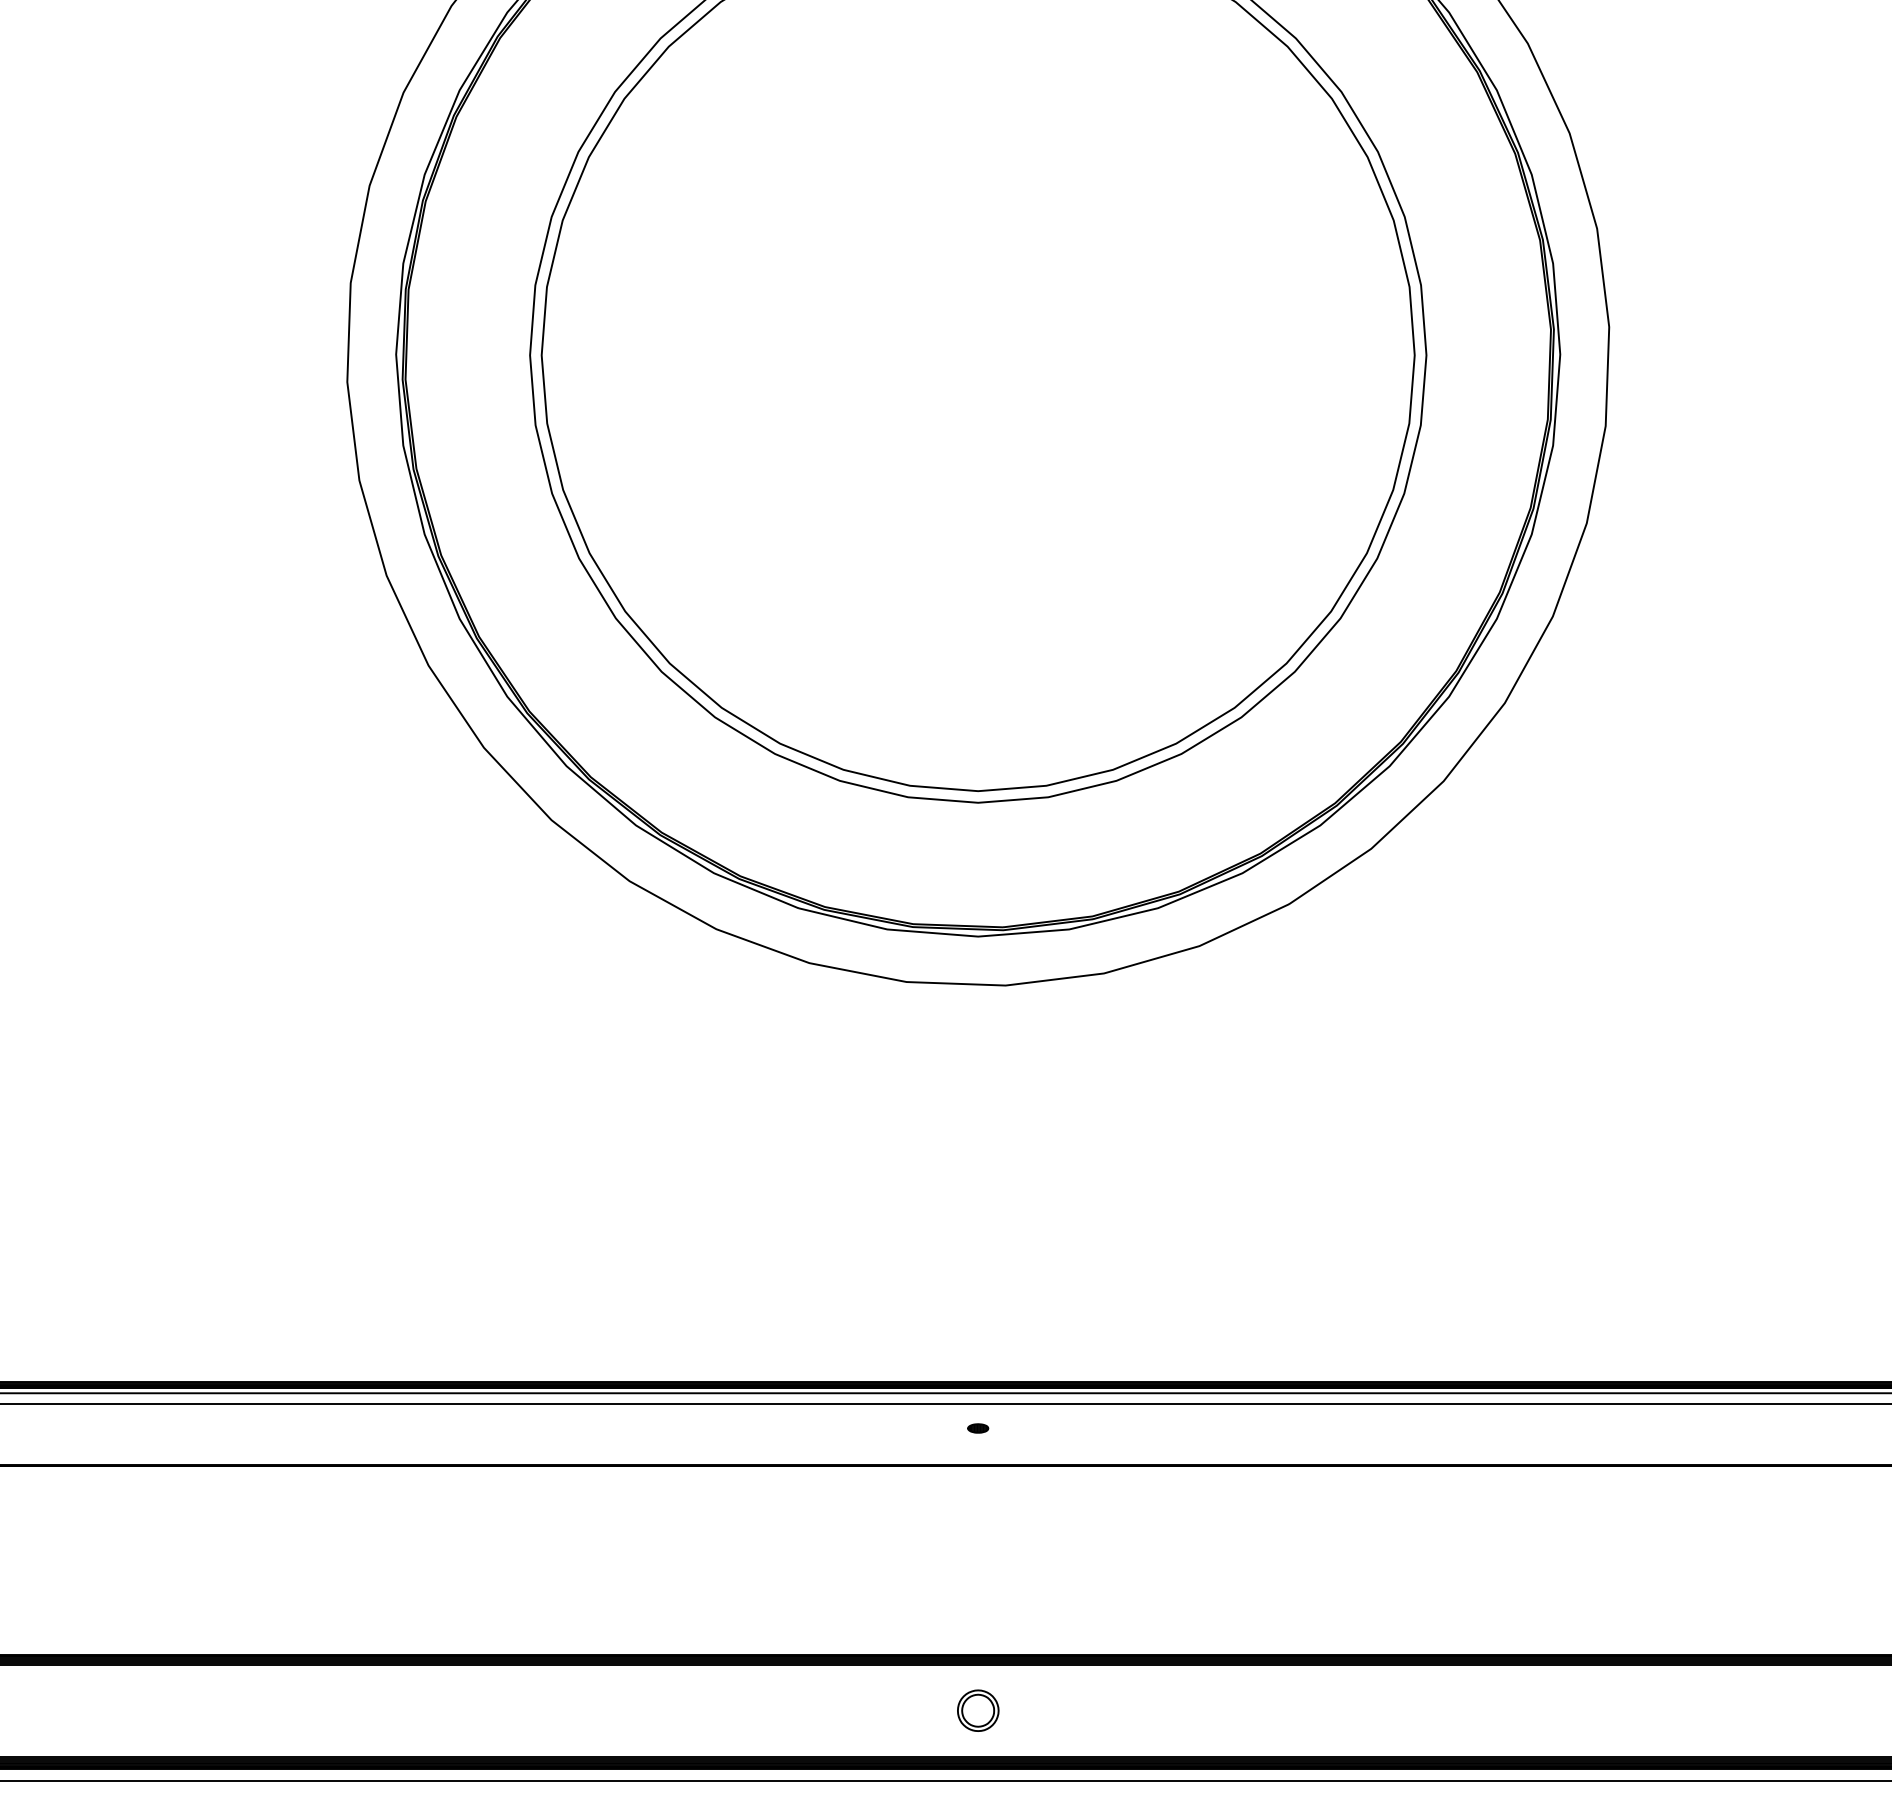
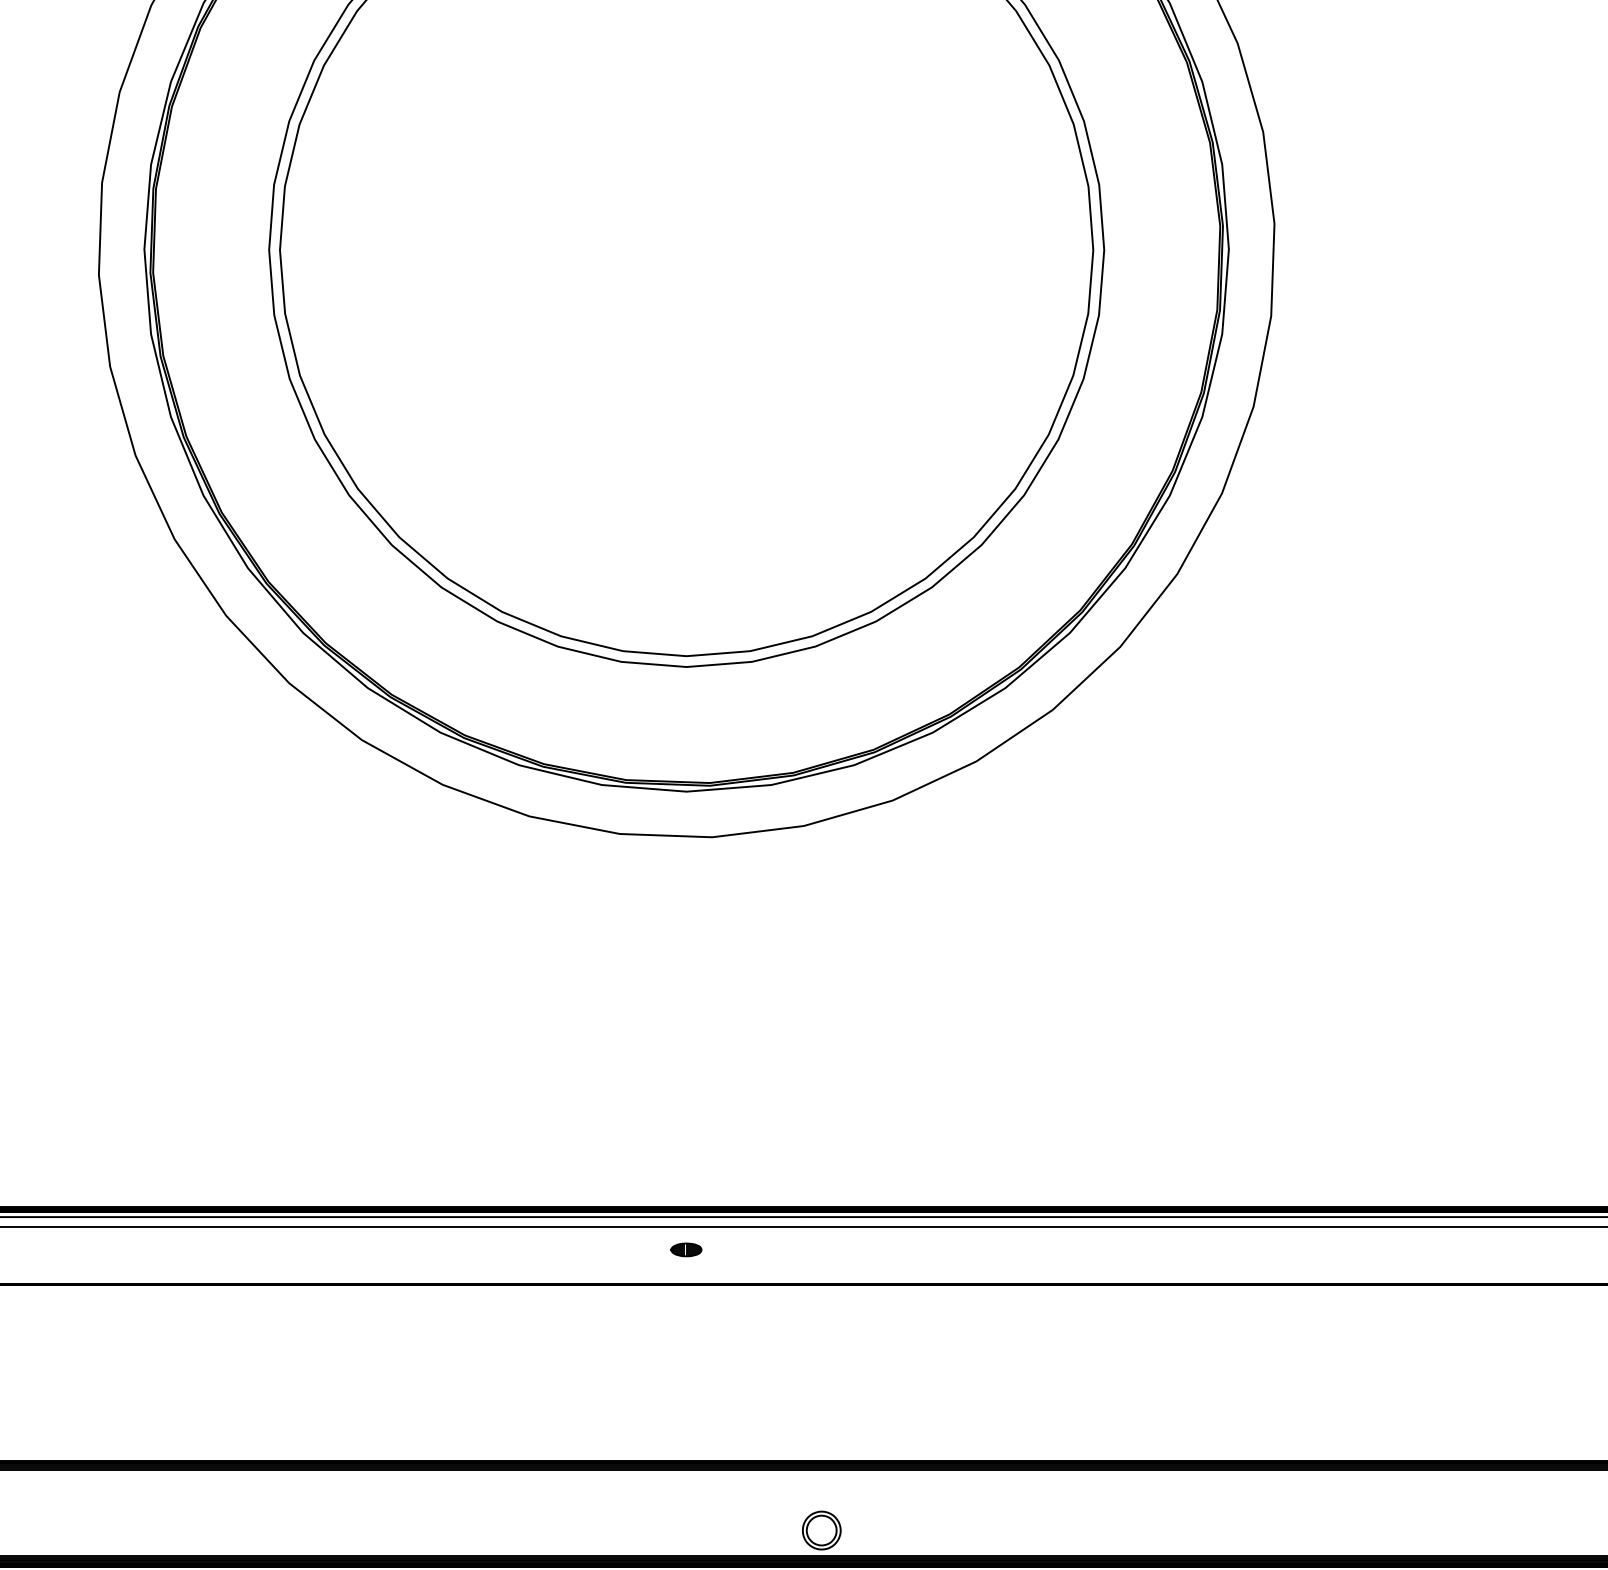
part: (978, 1428) -> (686, 1249), size x1.6
part: (978, 1710) -> (821, 1530), moved

